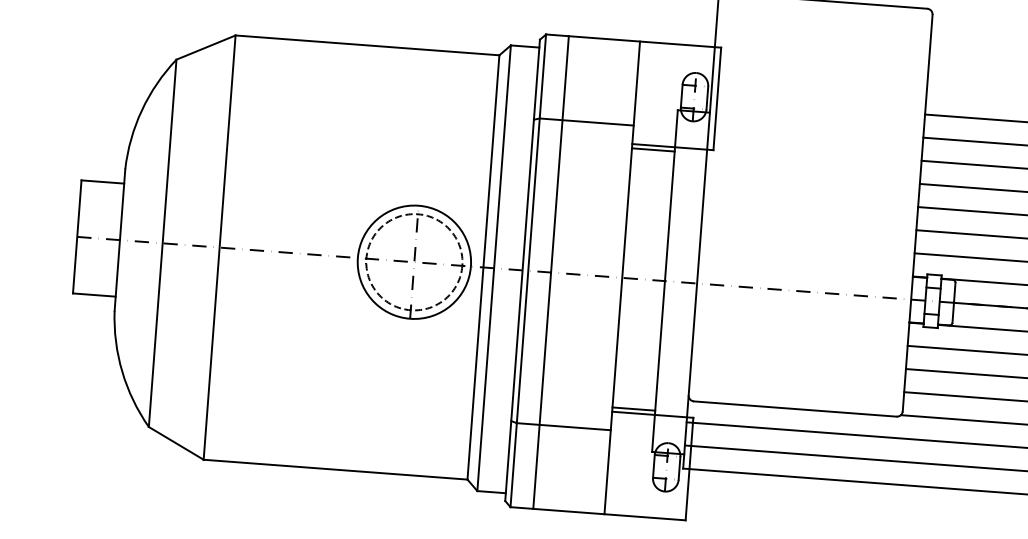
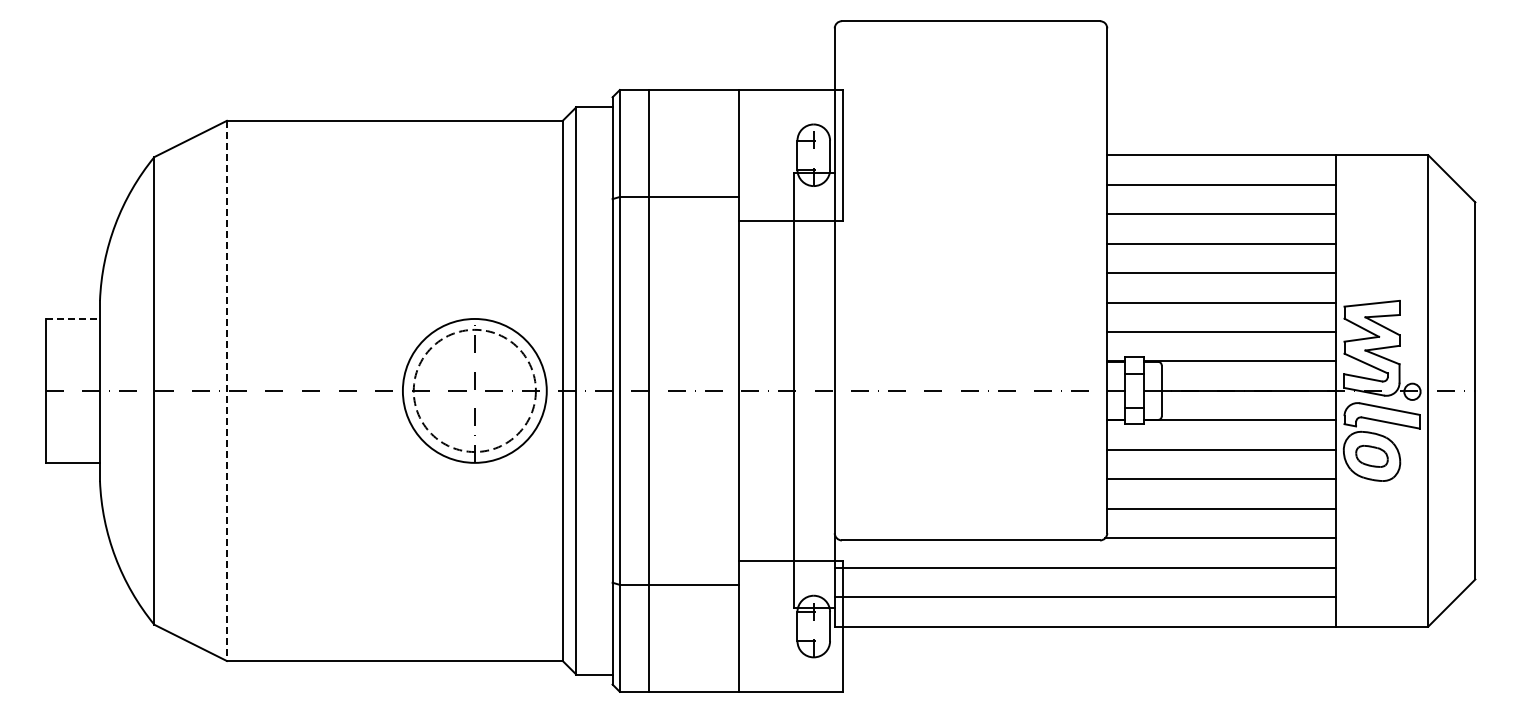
line: (653, 149) -> (766, 225), removed
line: (103, 181) -> (73, 318), solid -> dashed
line: (219, 248) -> (226, 391), solid -> dashed
line: (633, 408) -> (766, 555), removed

